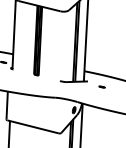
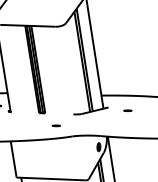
part: (44, 86) -> (55, 125), added

